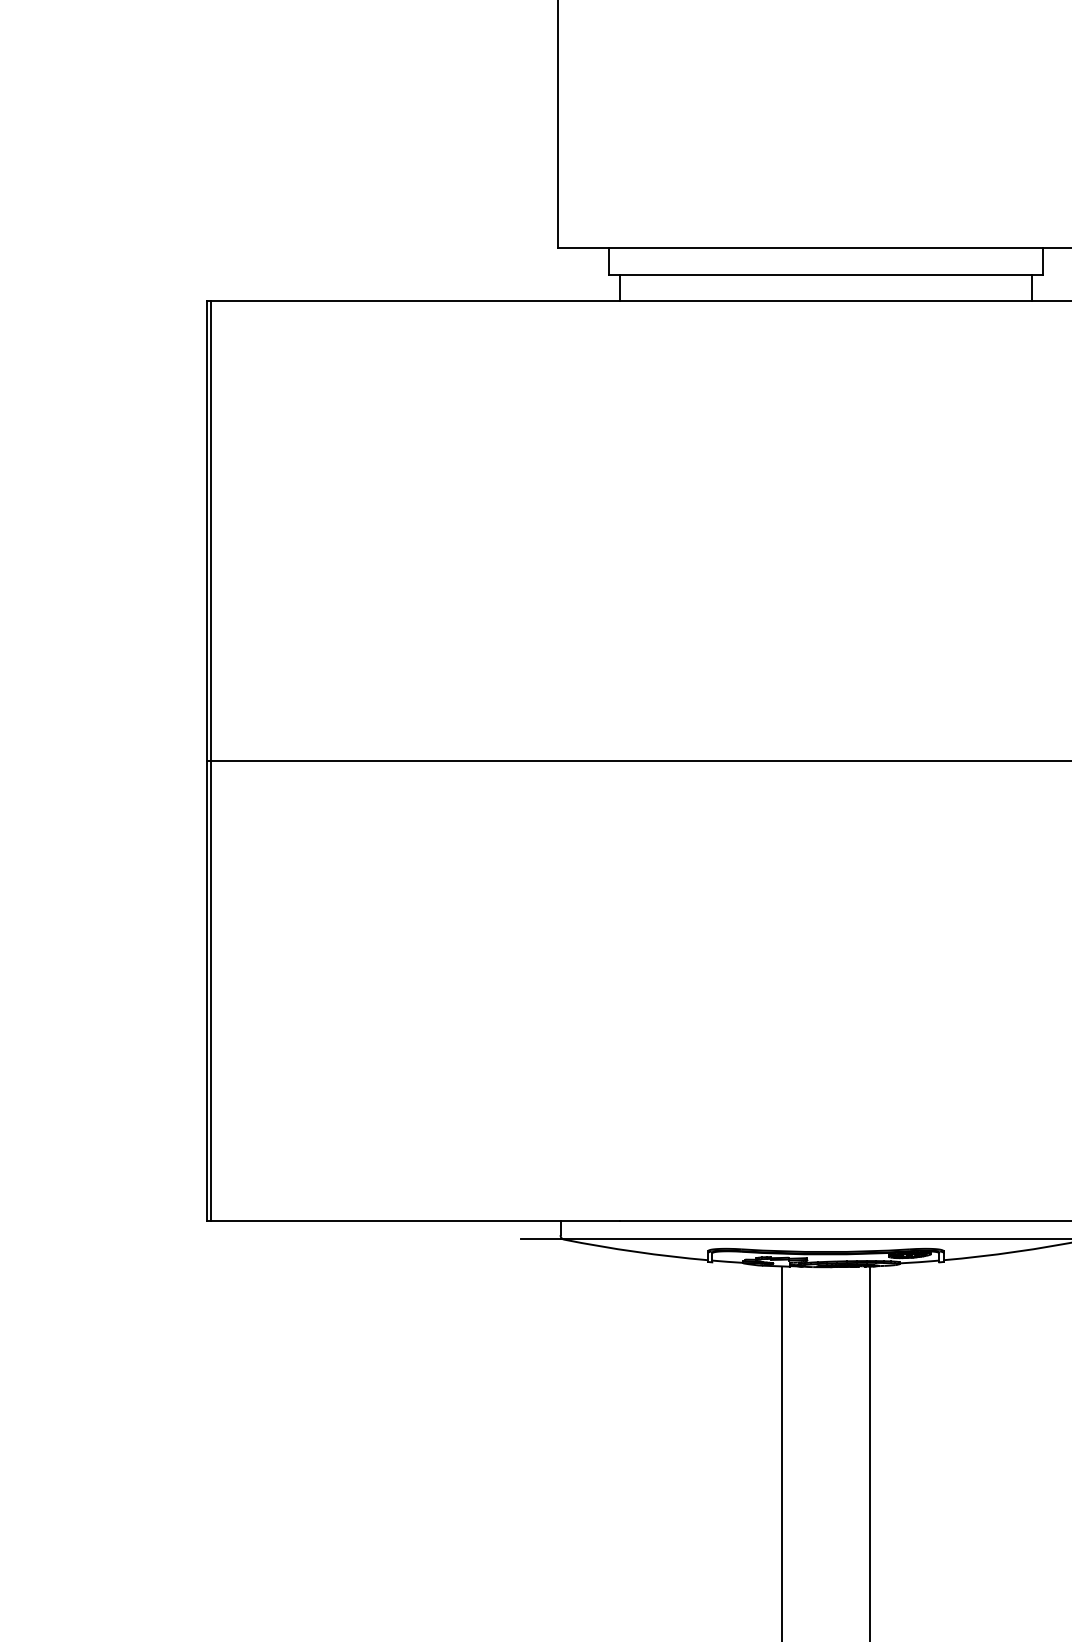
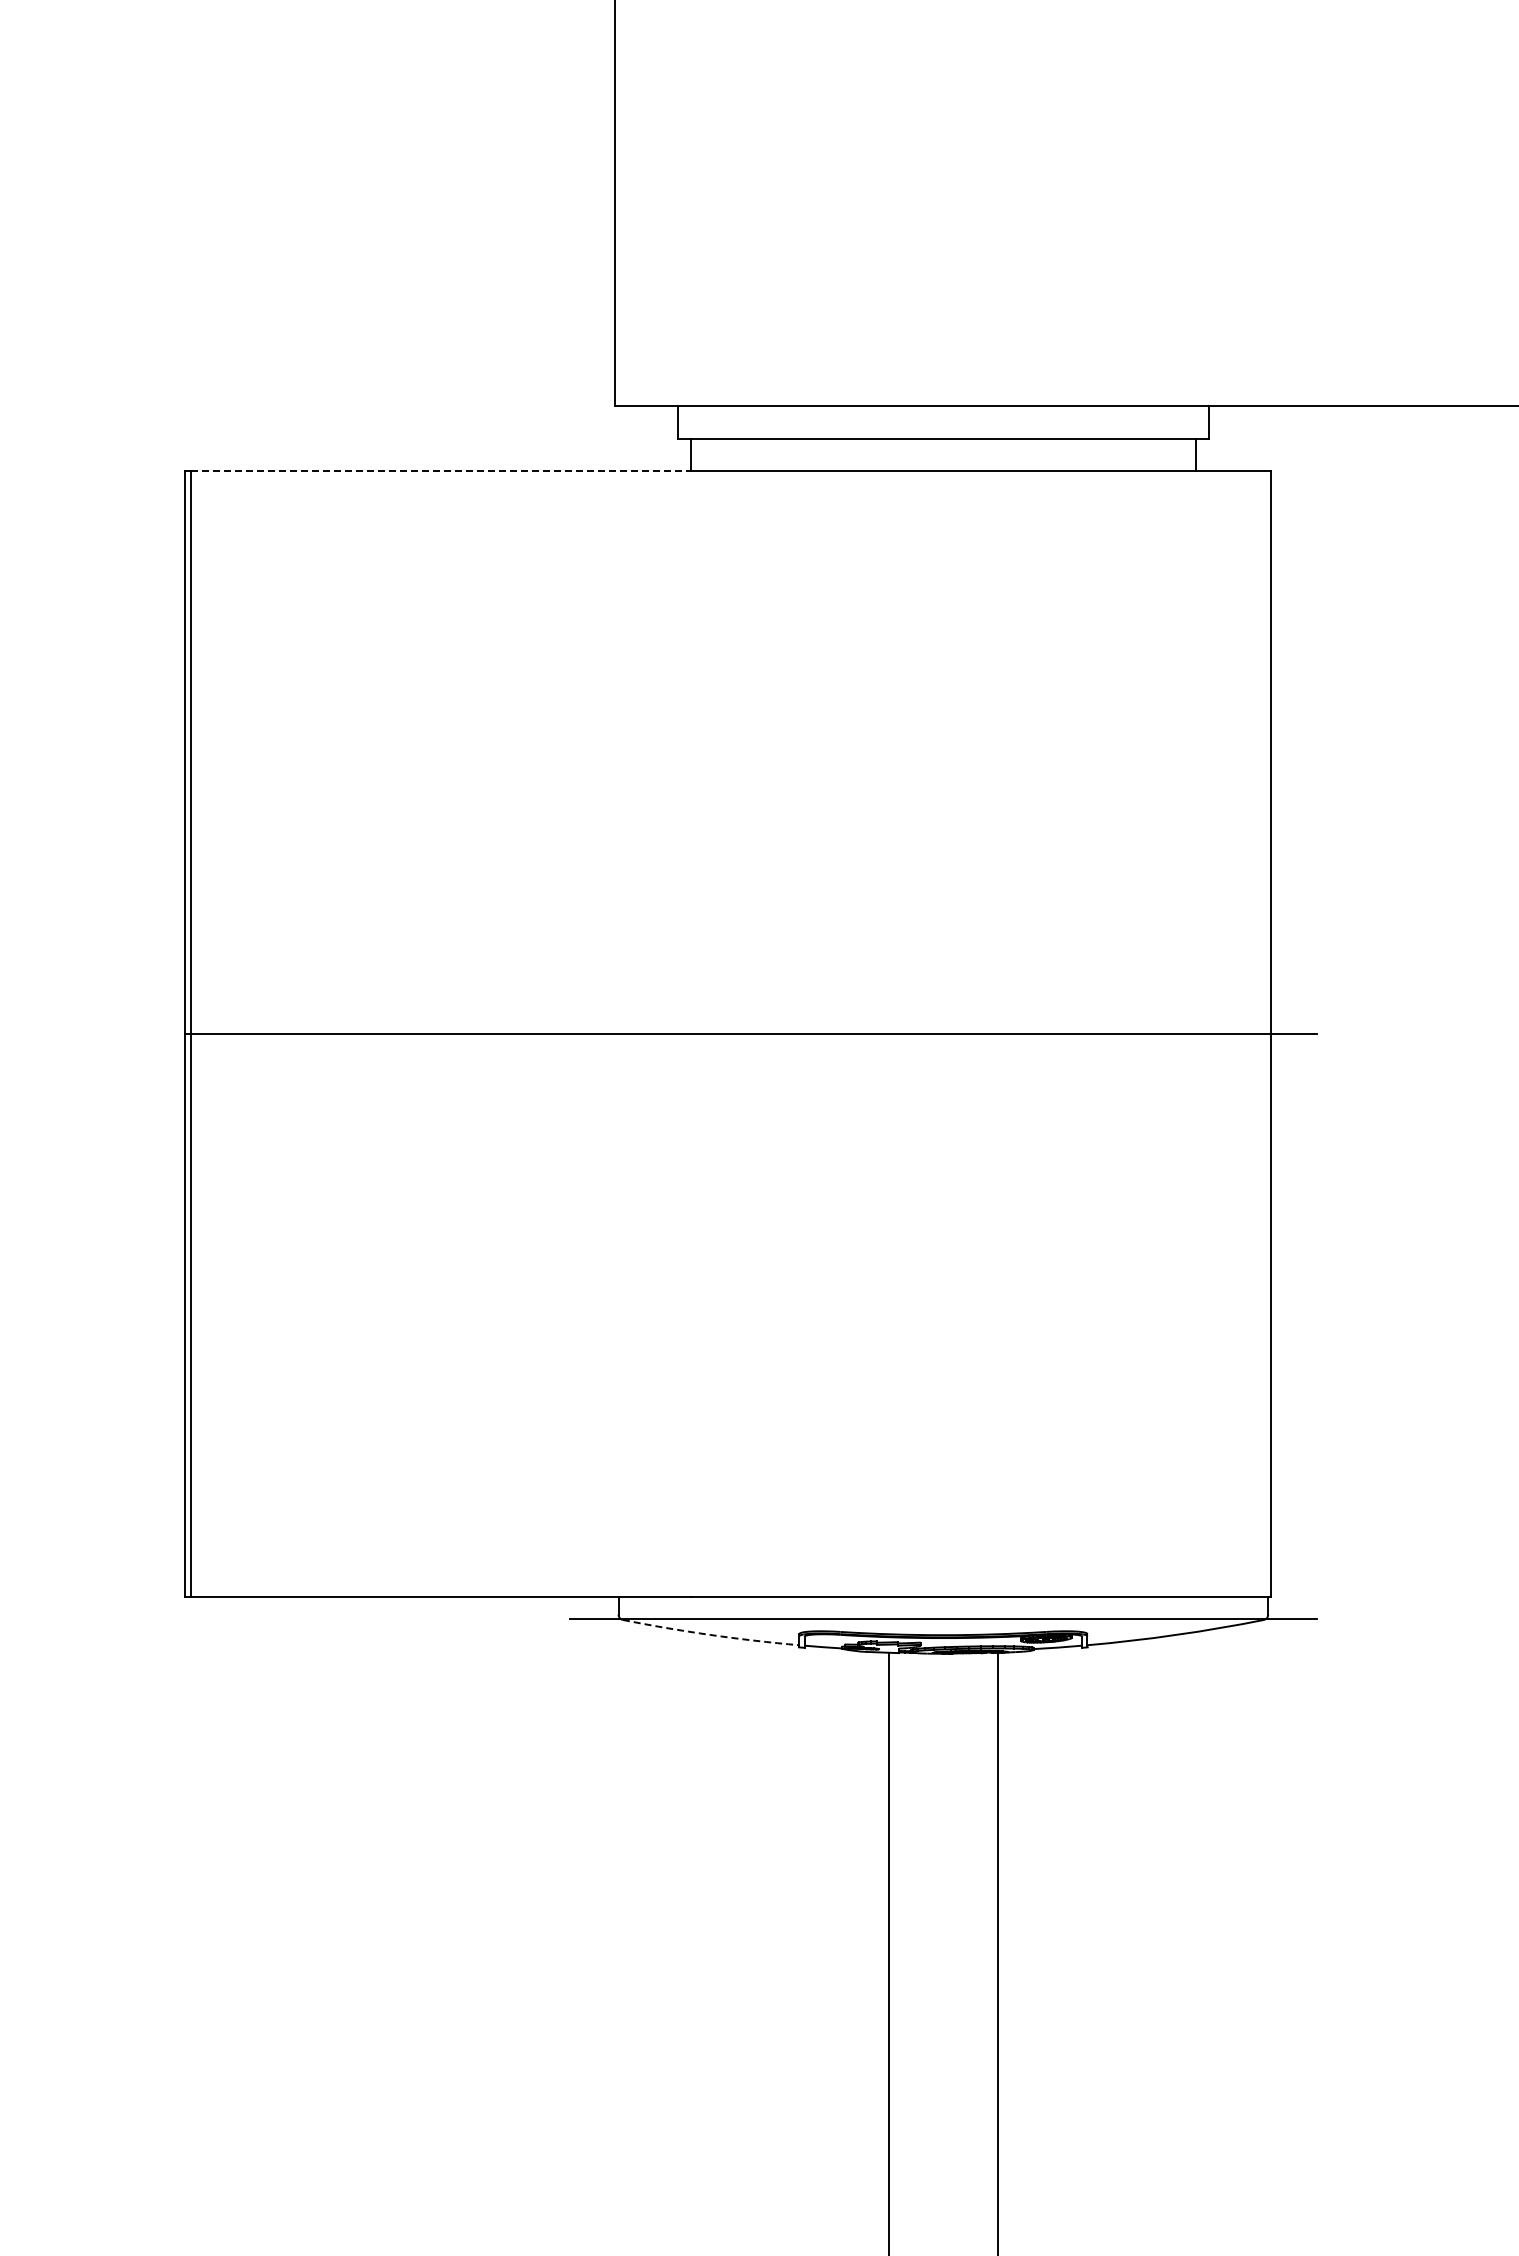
line: (415, 301) -> (441, 471), solid -> dashed
arc: (635, 1252) -> (710, 1635), solid -> dashed

